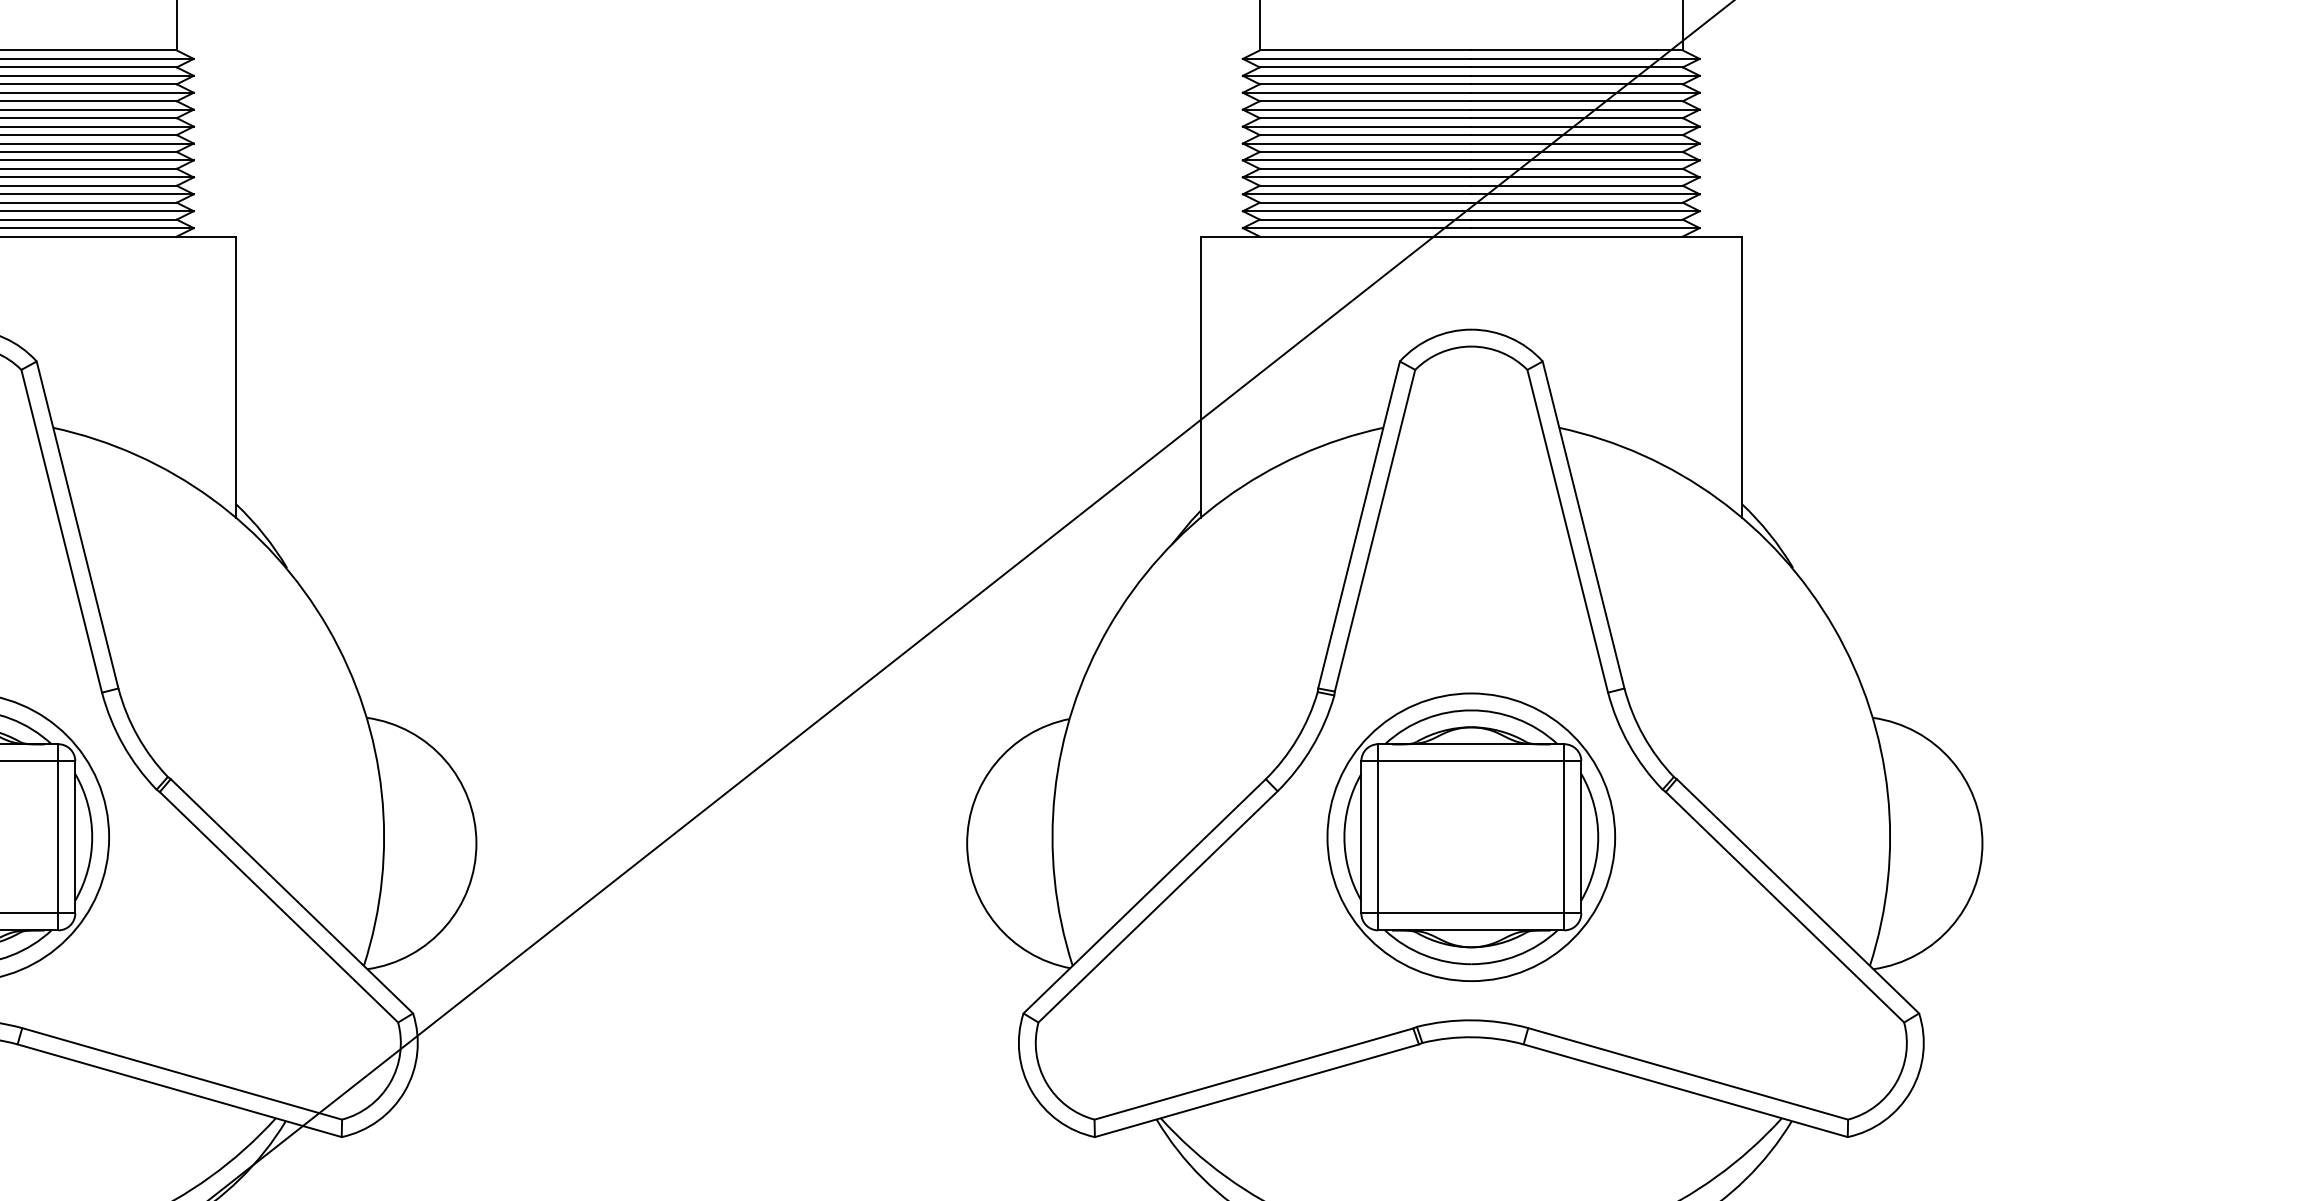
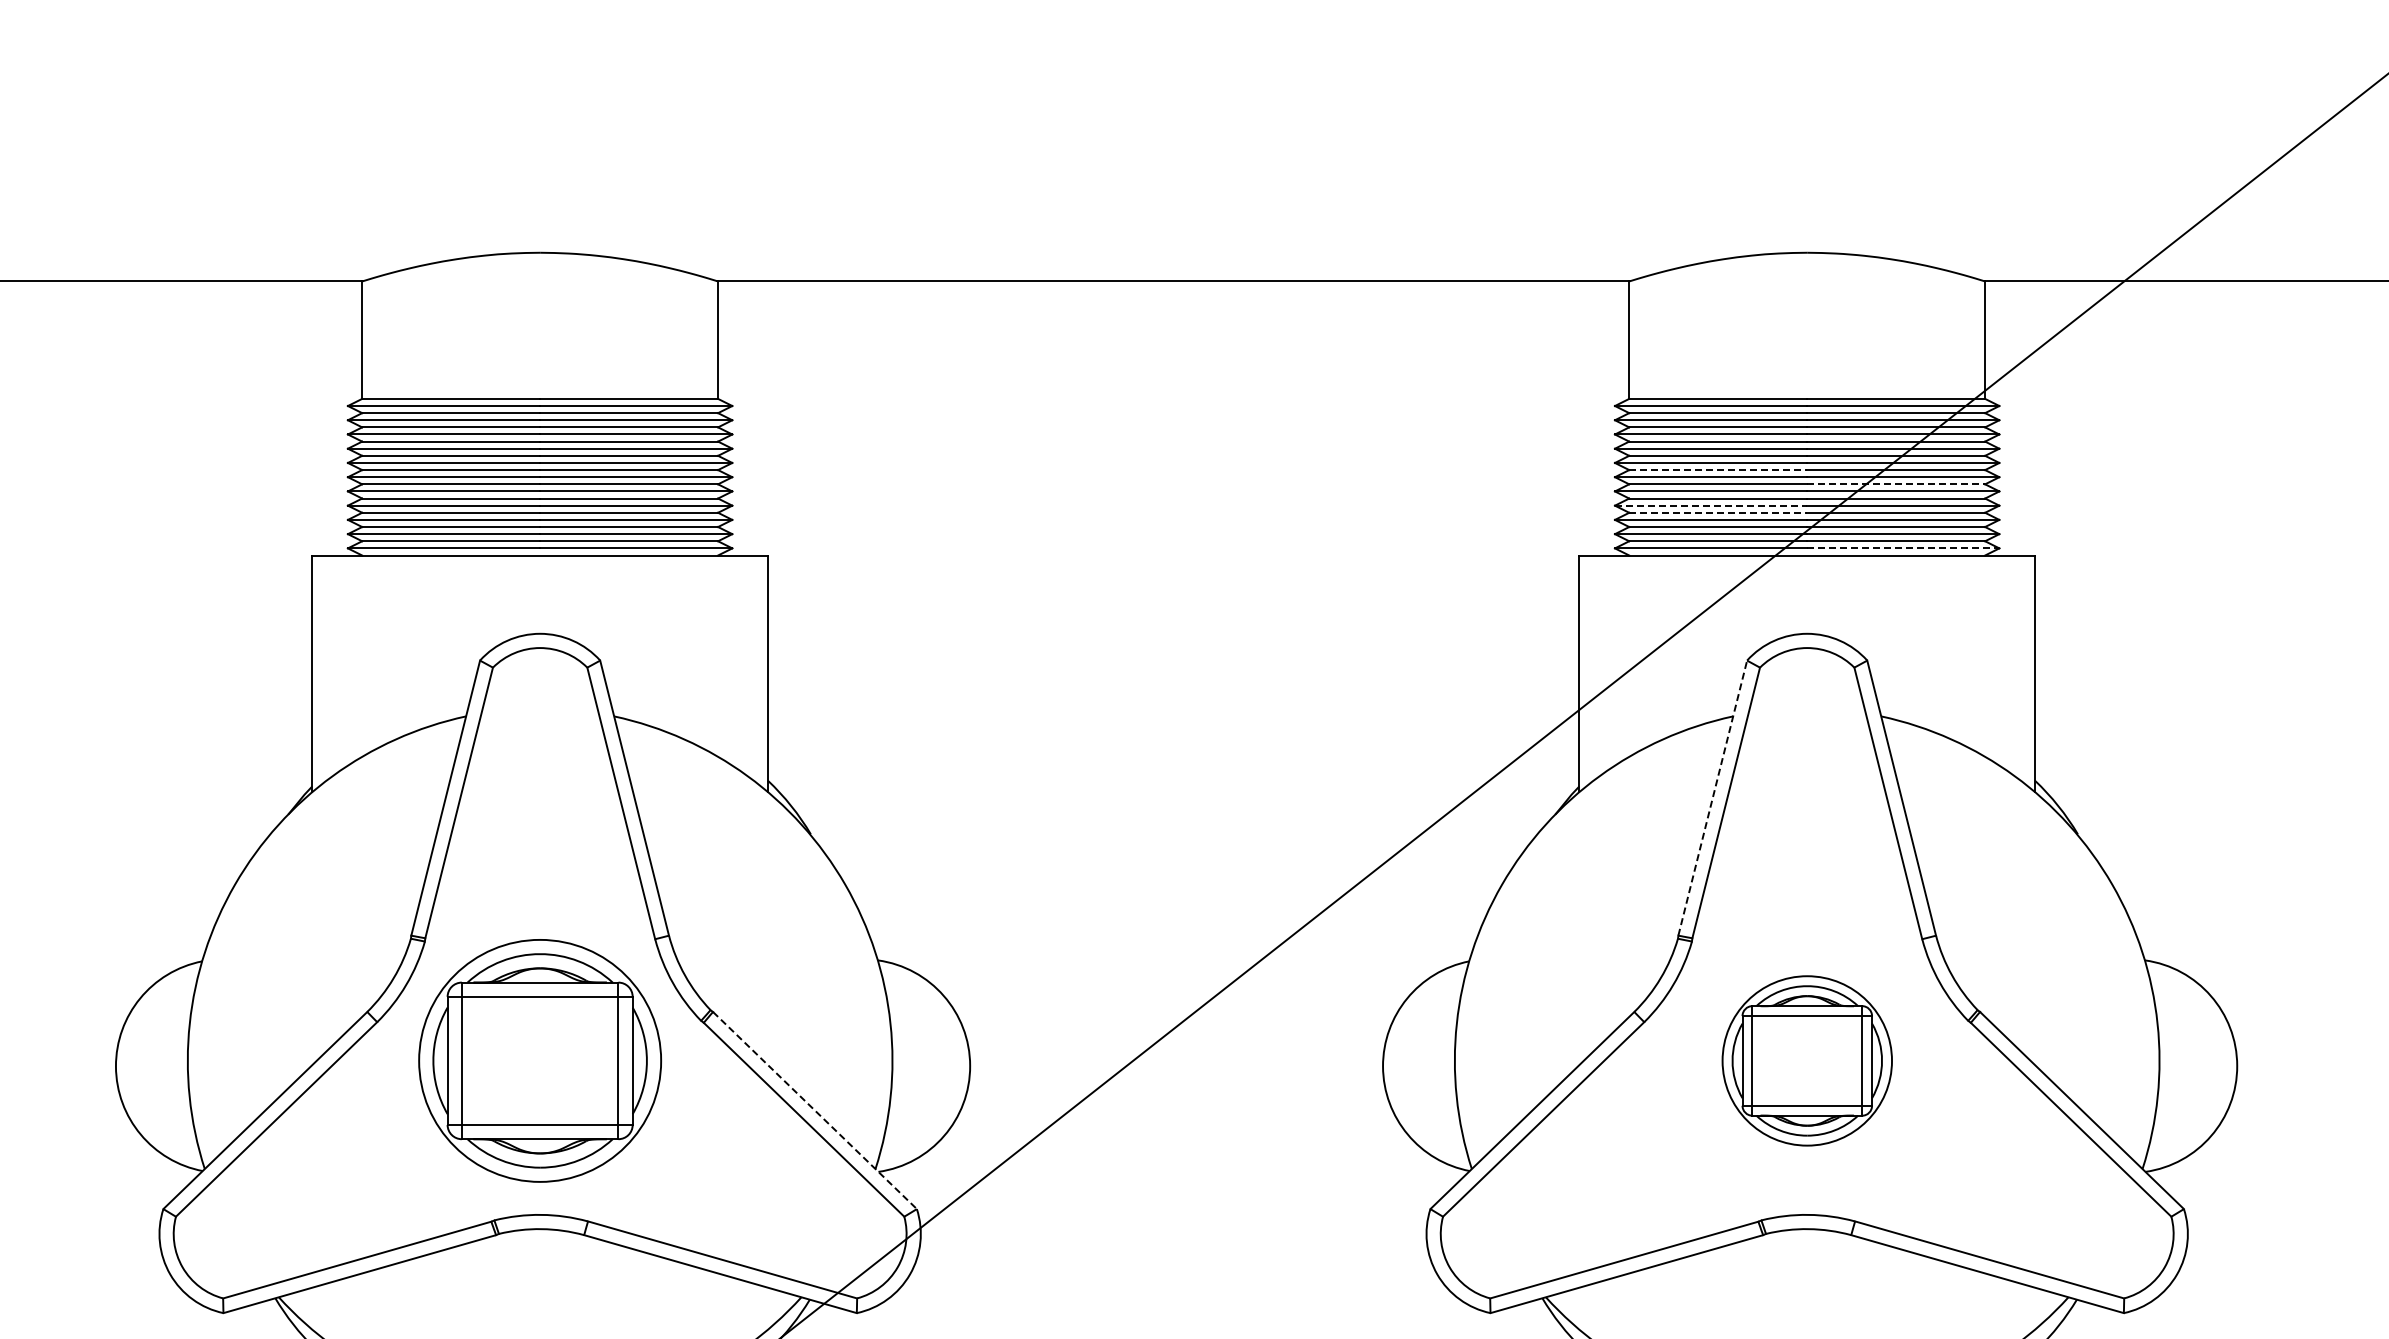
line: (1365, 135) -> (1718, 470), solid -> dashed
line: (1577, 152) -> (1896, 484), solid -> dashed
line: (1357, 177) -> (1711, 505), solid -> dashed
line: (1365, 185) -> (1718, 512), solid -> dashed
line: (1585, 228) -> (1903, 548), solid -> dashed
line: (1358, 525) -> (1712, 798), solid -> dashed
part: (1471, 836) -> (1807, 1060), size x0.7
line: (291, 896) -> (814, 1110), solid -> dashed

